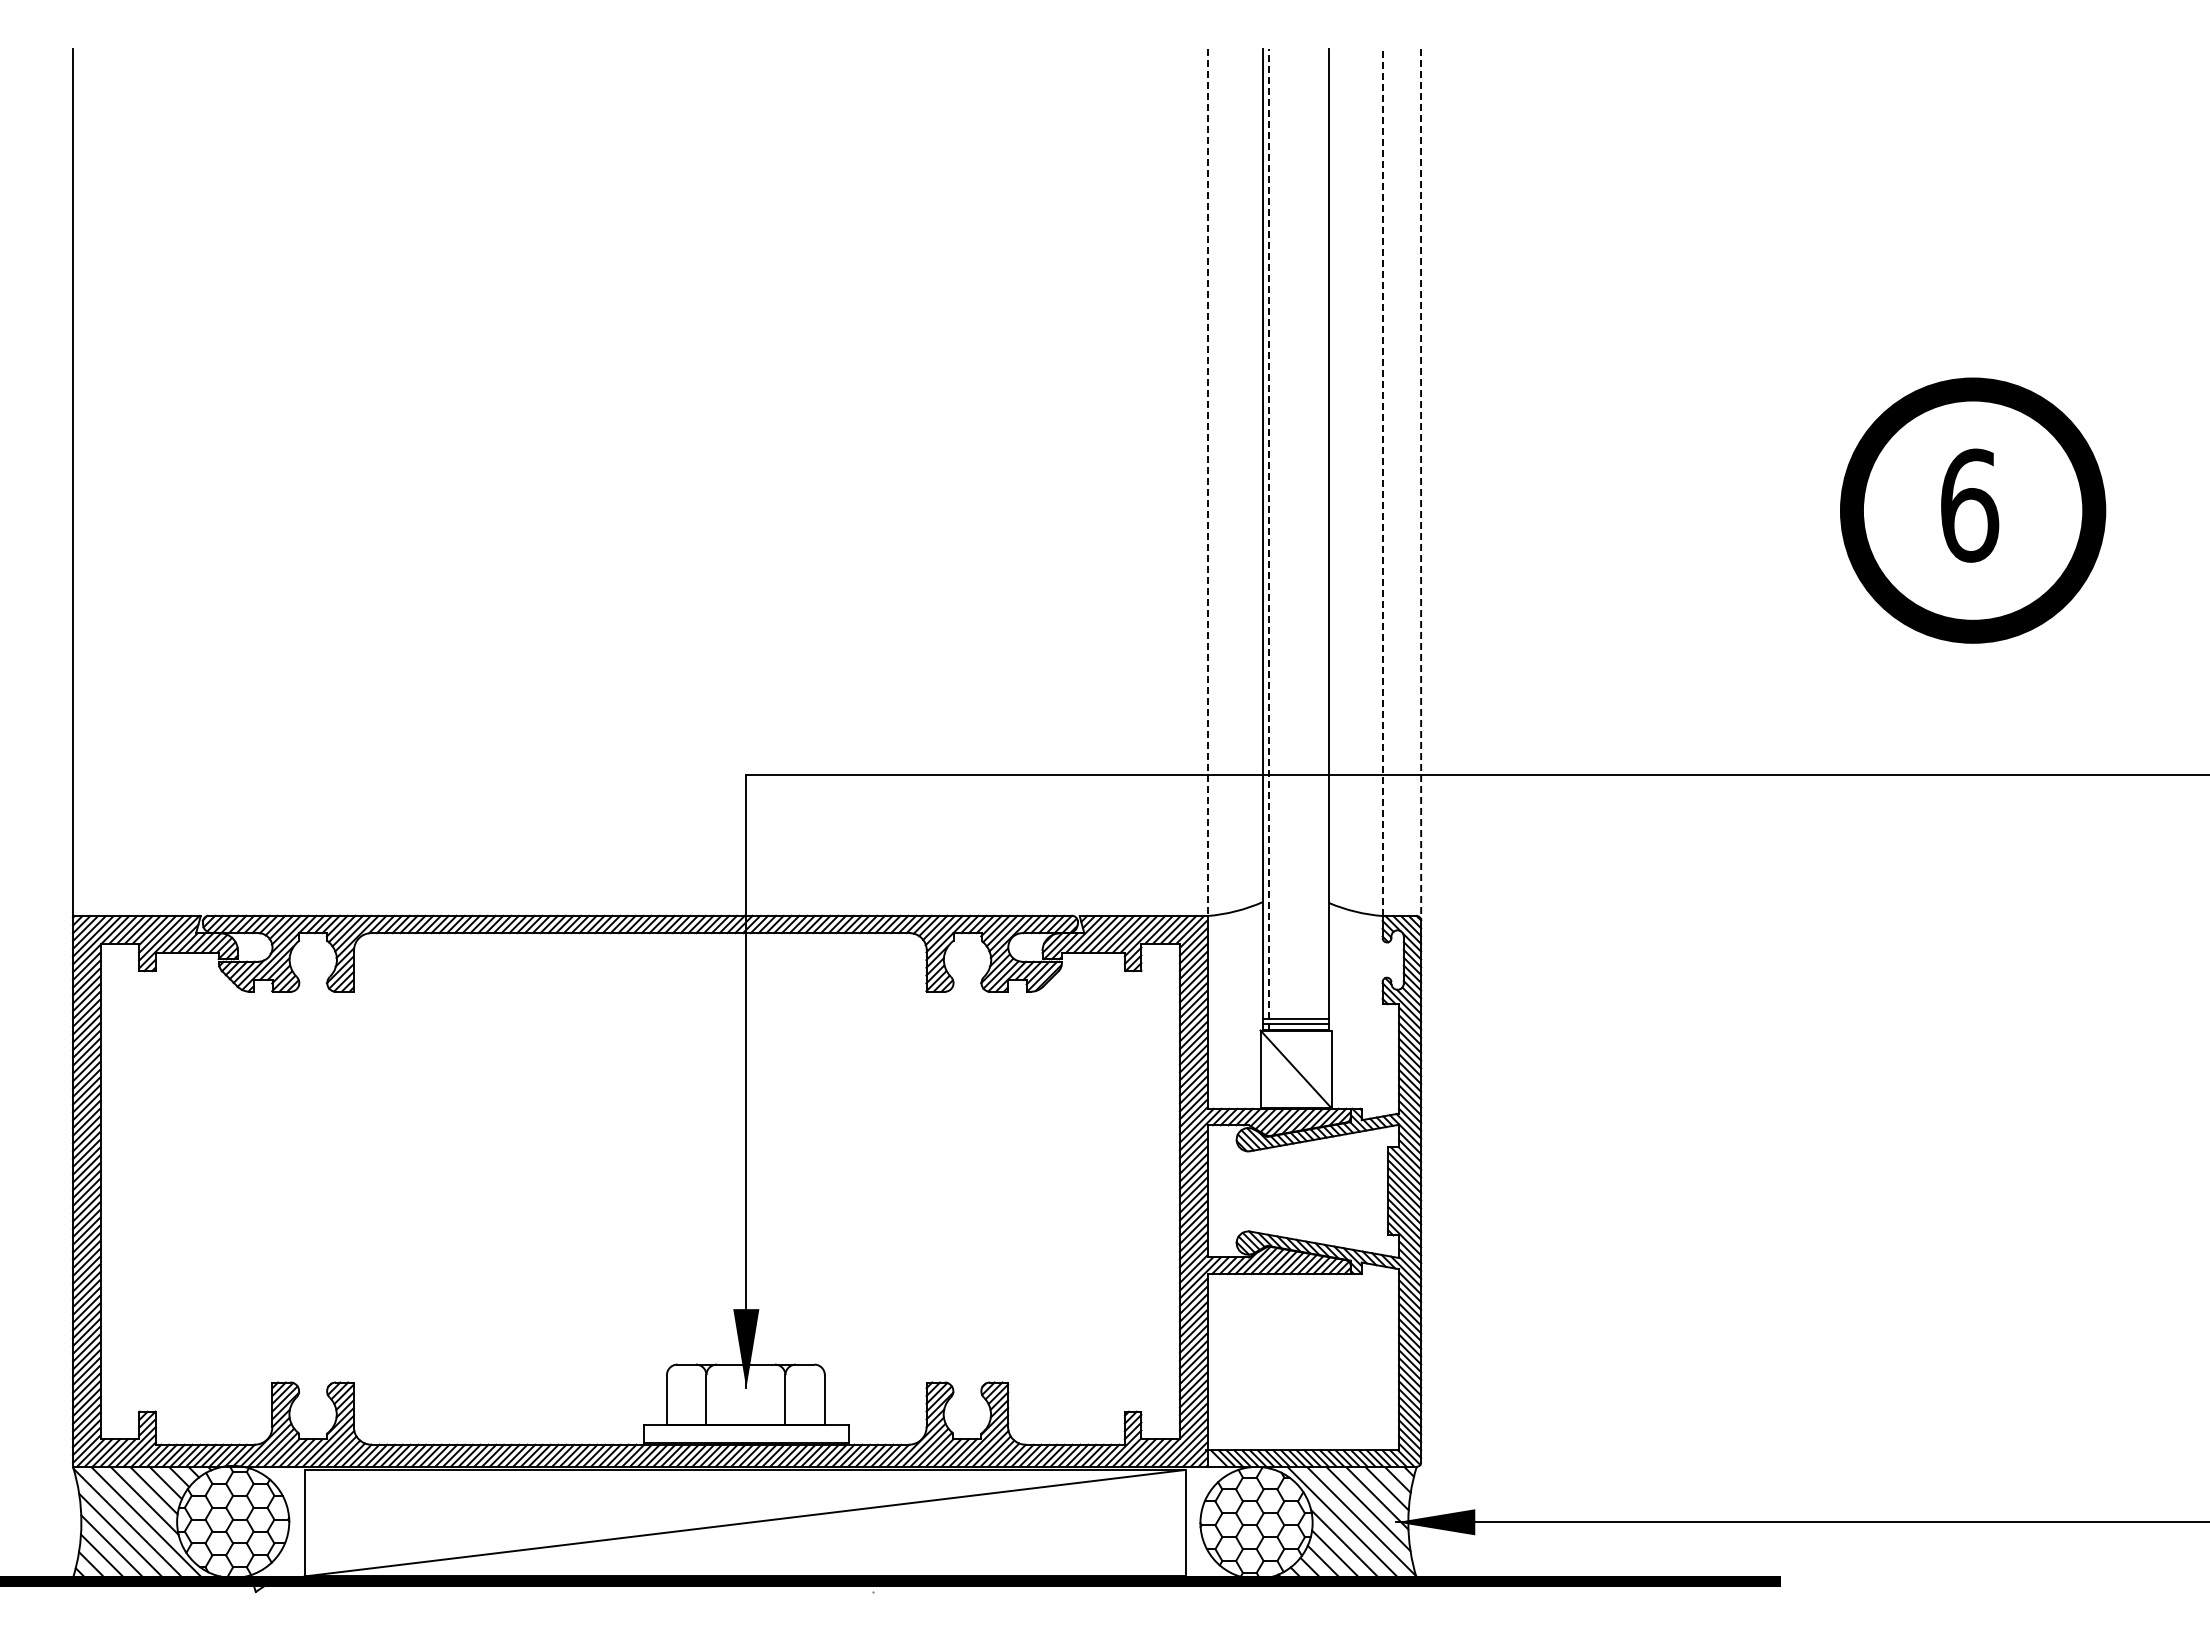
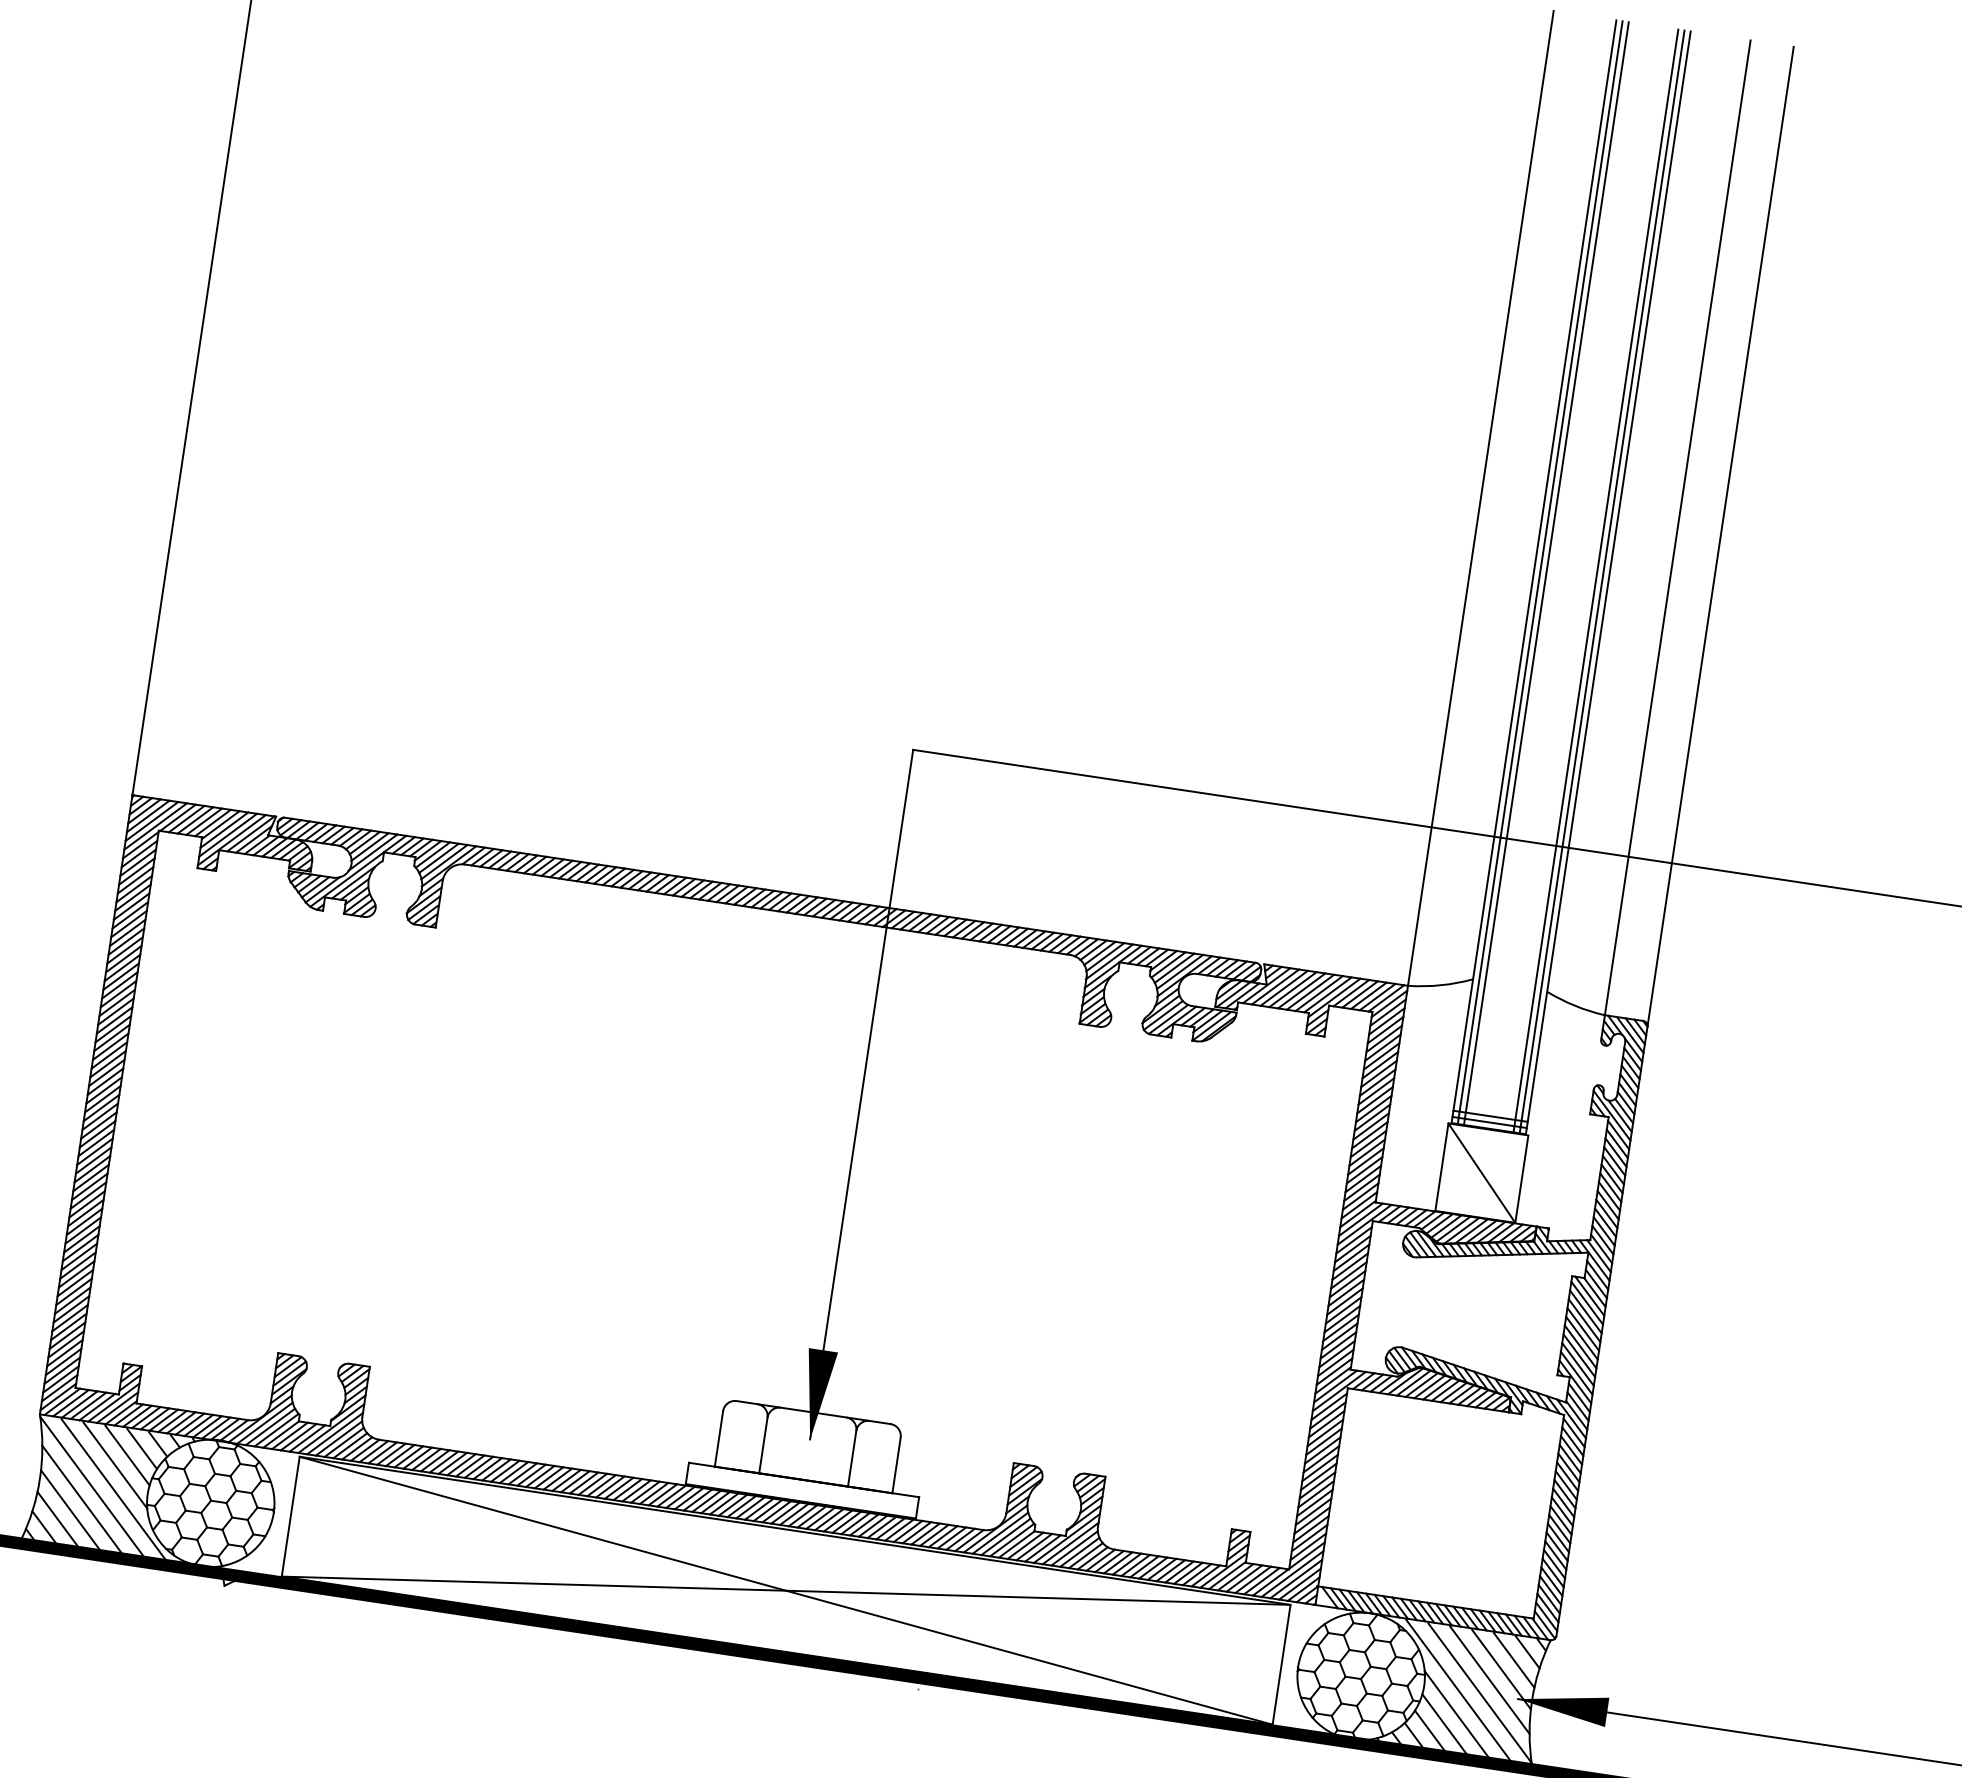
line: (1207, 482) -> (1480, 498), dashed -> solid
line: (1382, 482) -> (1677, 527), dashed -> solid
line: (1421, 484) -> (1721, 536), dashed -> solid
line: (1268, 538) -> (1540, 571), dashed -> solid
line: (1274, 539) -> (1546, 573), added
line: (1318, 539) -> (1596, 581), added
line: (1323, 539) -> (1601, 581), added
line: (744, 1522) -> (785, 1589), added

